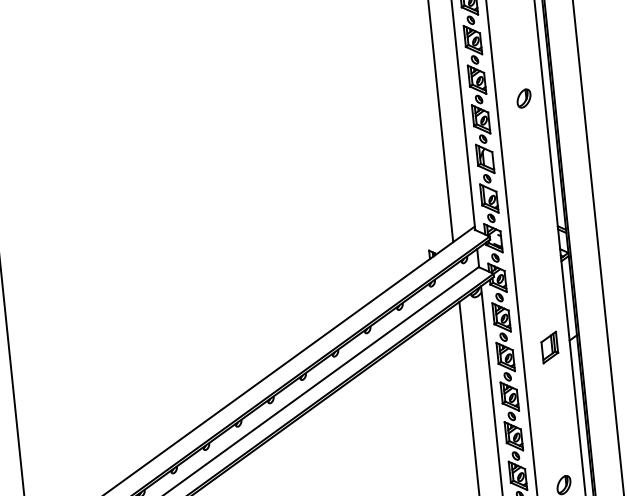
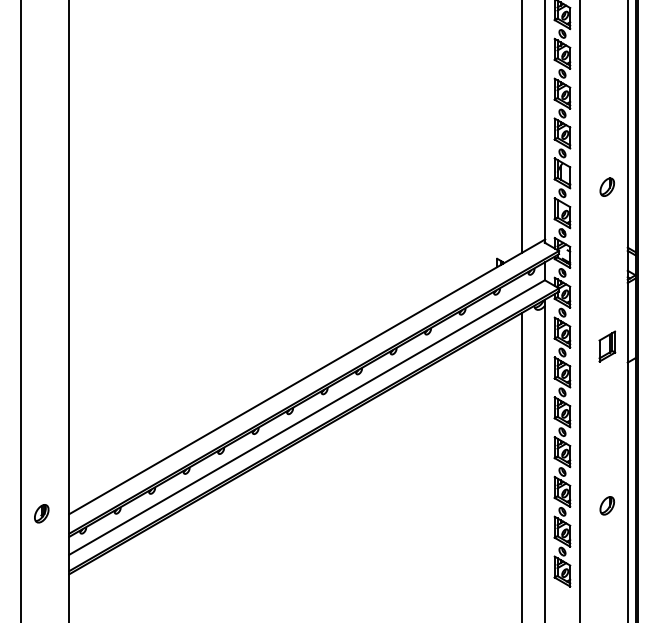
part: (523, 97) -> (606, 186), moved
part: (549, 347) -> (607, 346), moved

